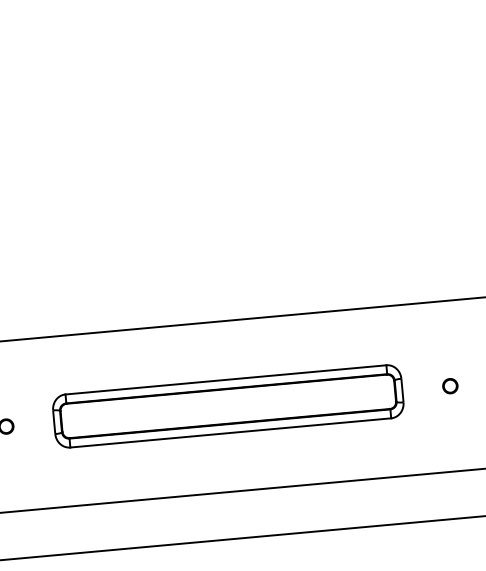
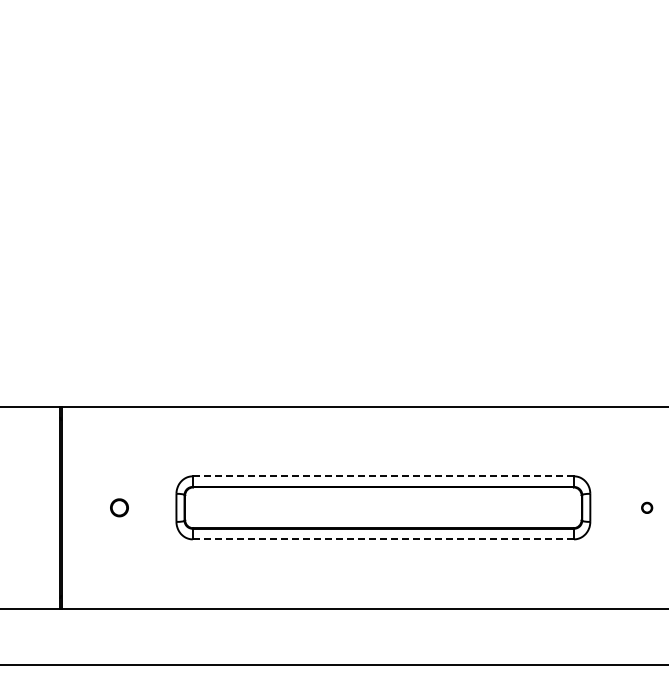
line: (226, 380) -> (383, 476), solid -> dashed
part: (449, 385) -> (646, 507), size x0.6
line: (230, 433) -> (383, 539), solid -> dashed

